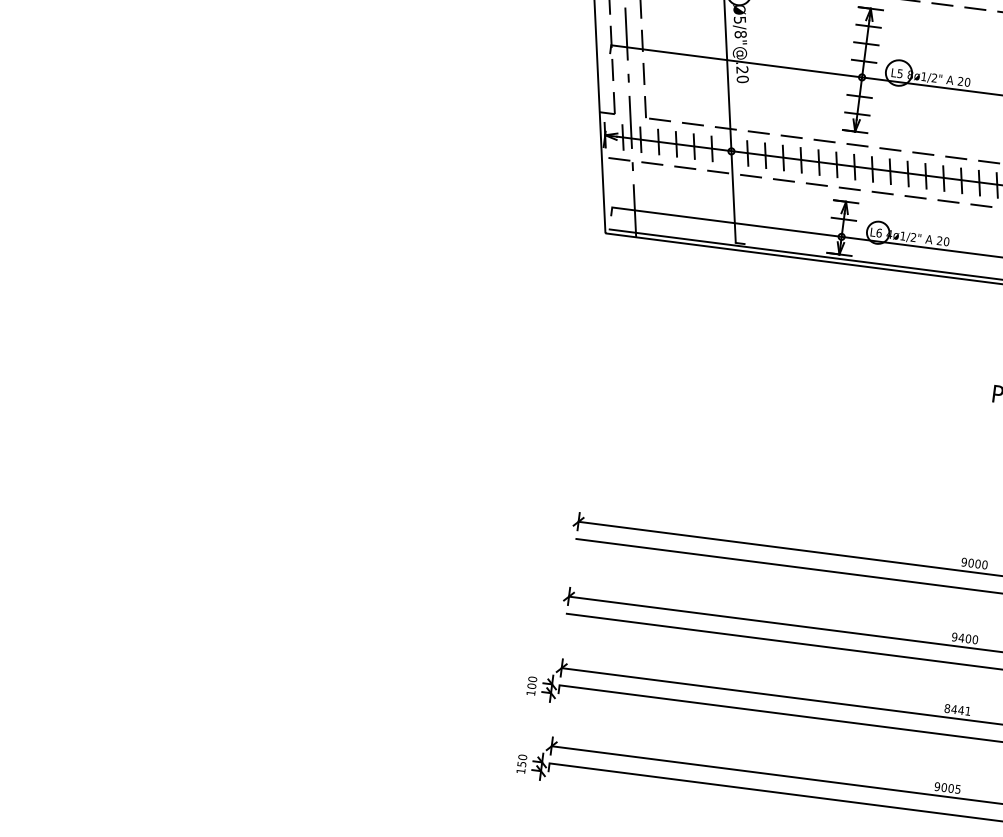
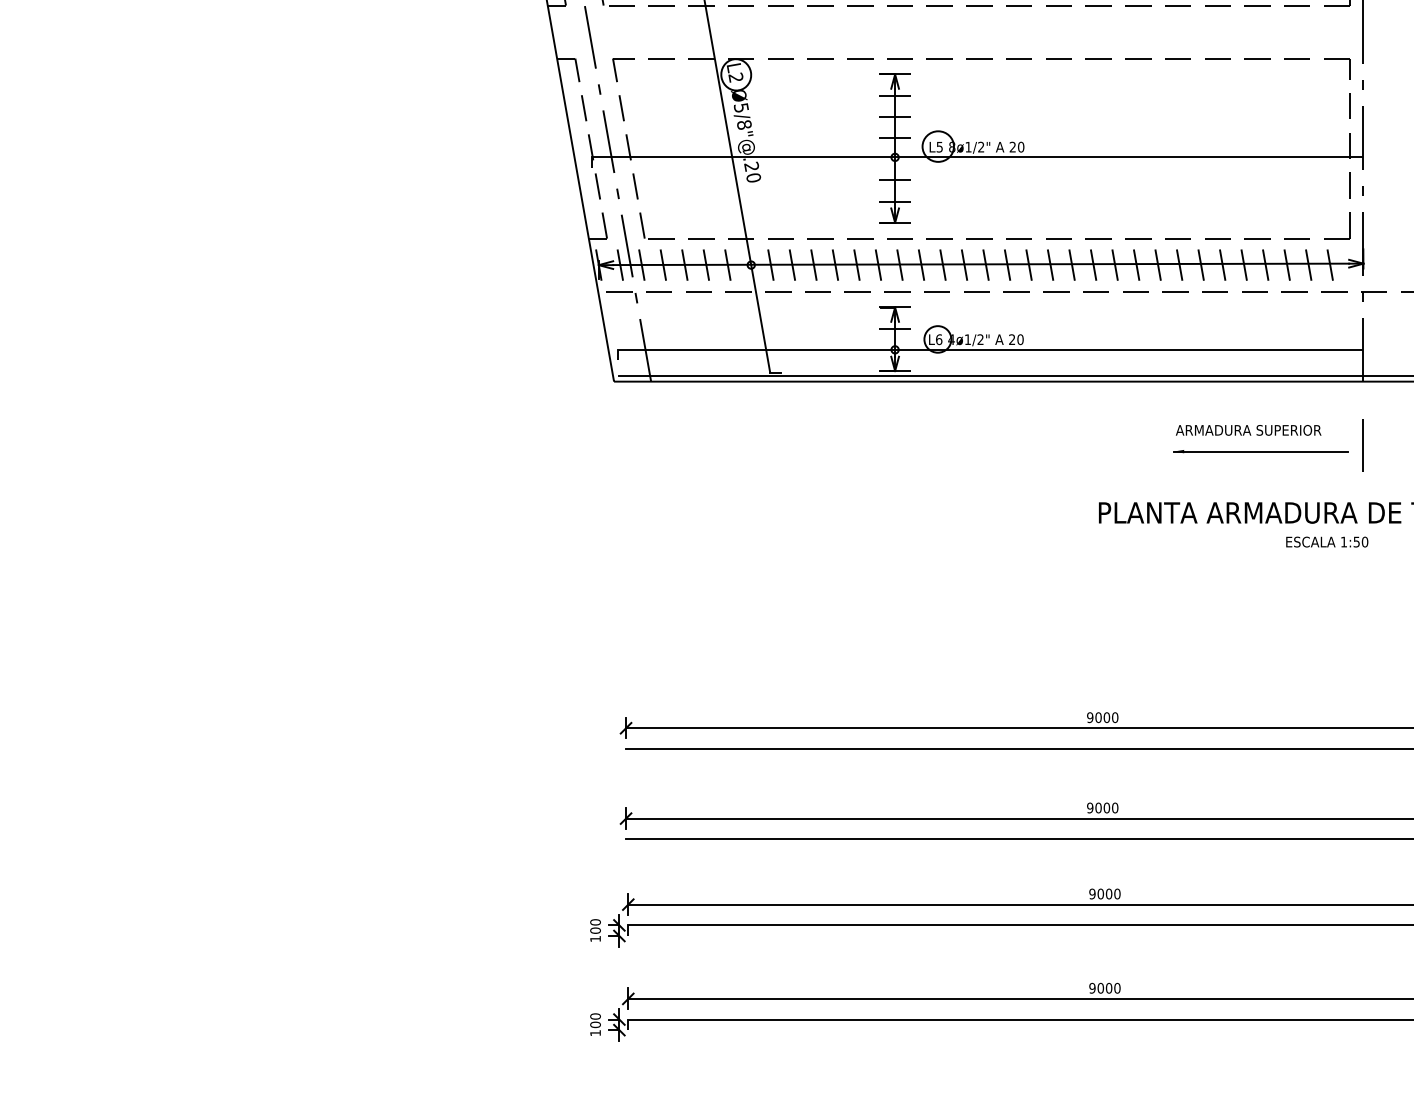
text: (961, 637) -> (1098, 807), 9400 -> 9000
text: (957, 709) -> (1104, 893), 8441 -> 9000
text: (521, 763) -> (595, 1024), 150 -> 100
text: (958, 788) -> (1117, 987), 9005 -> 9000

